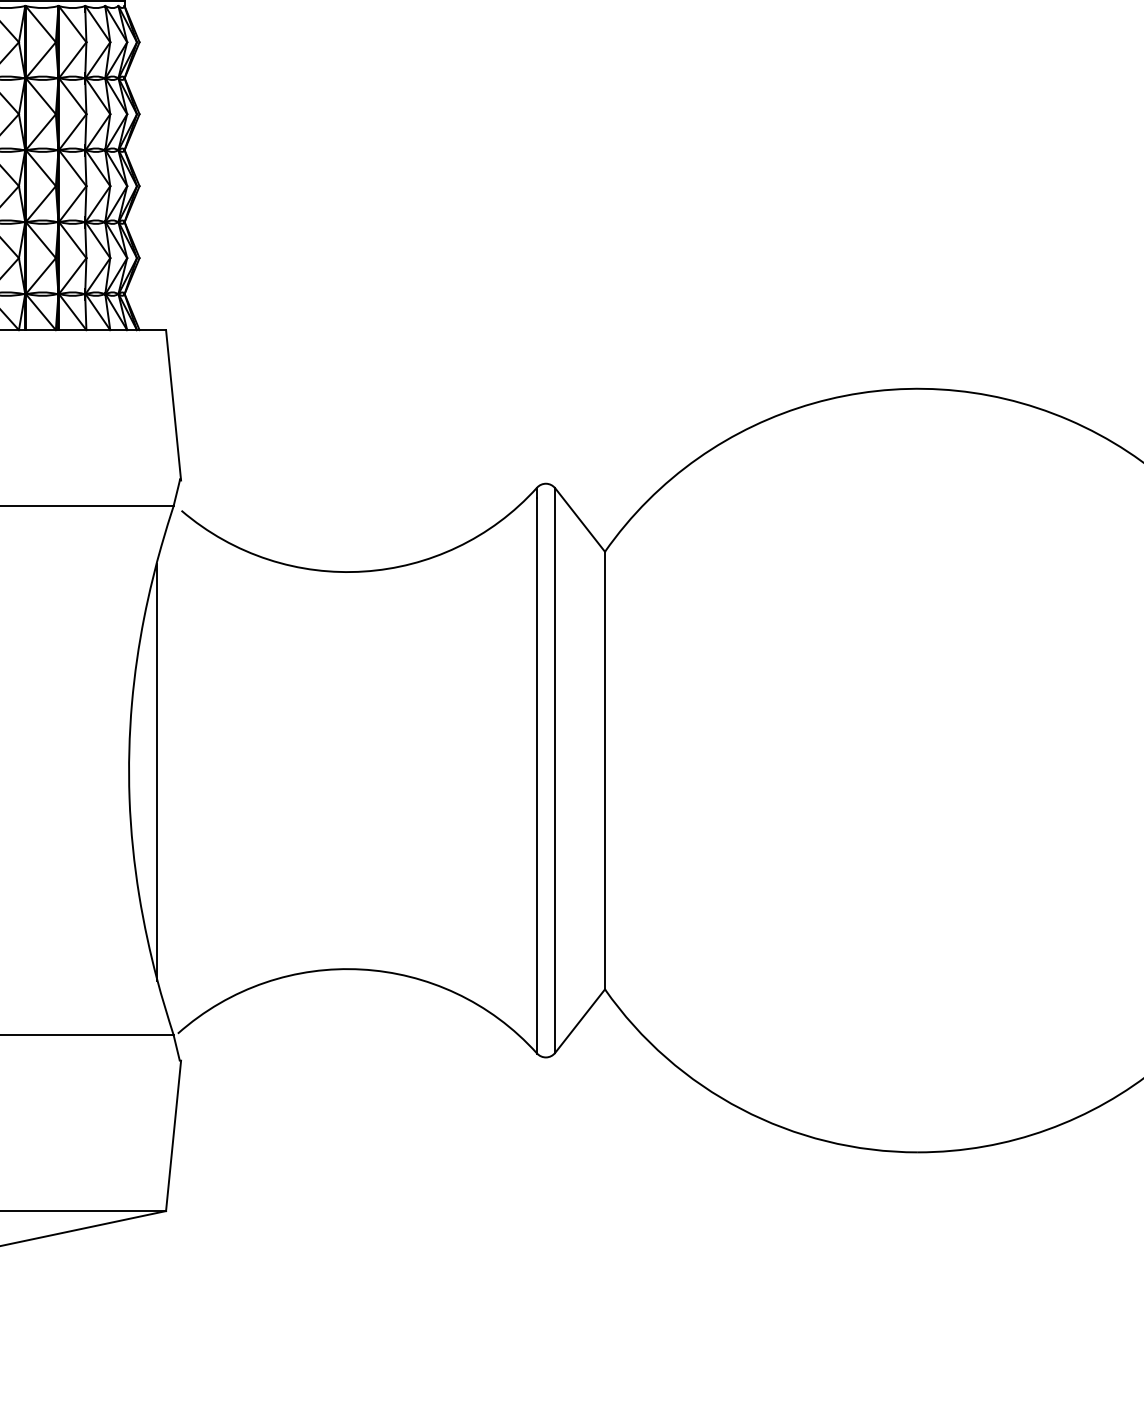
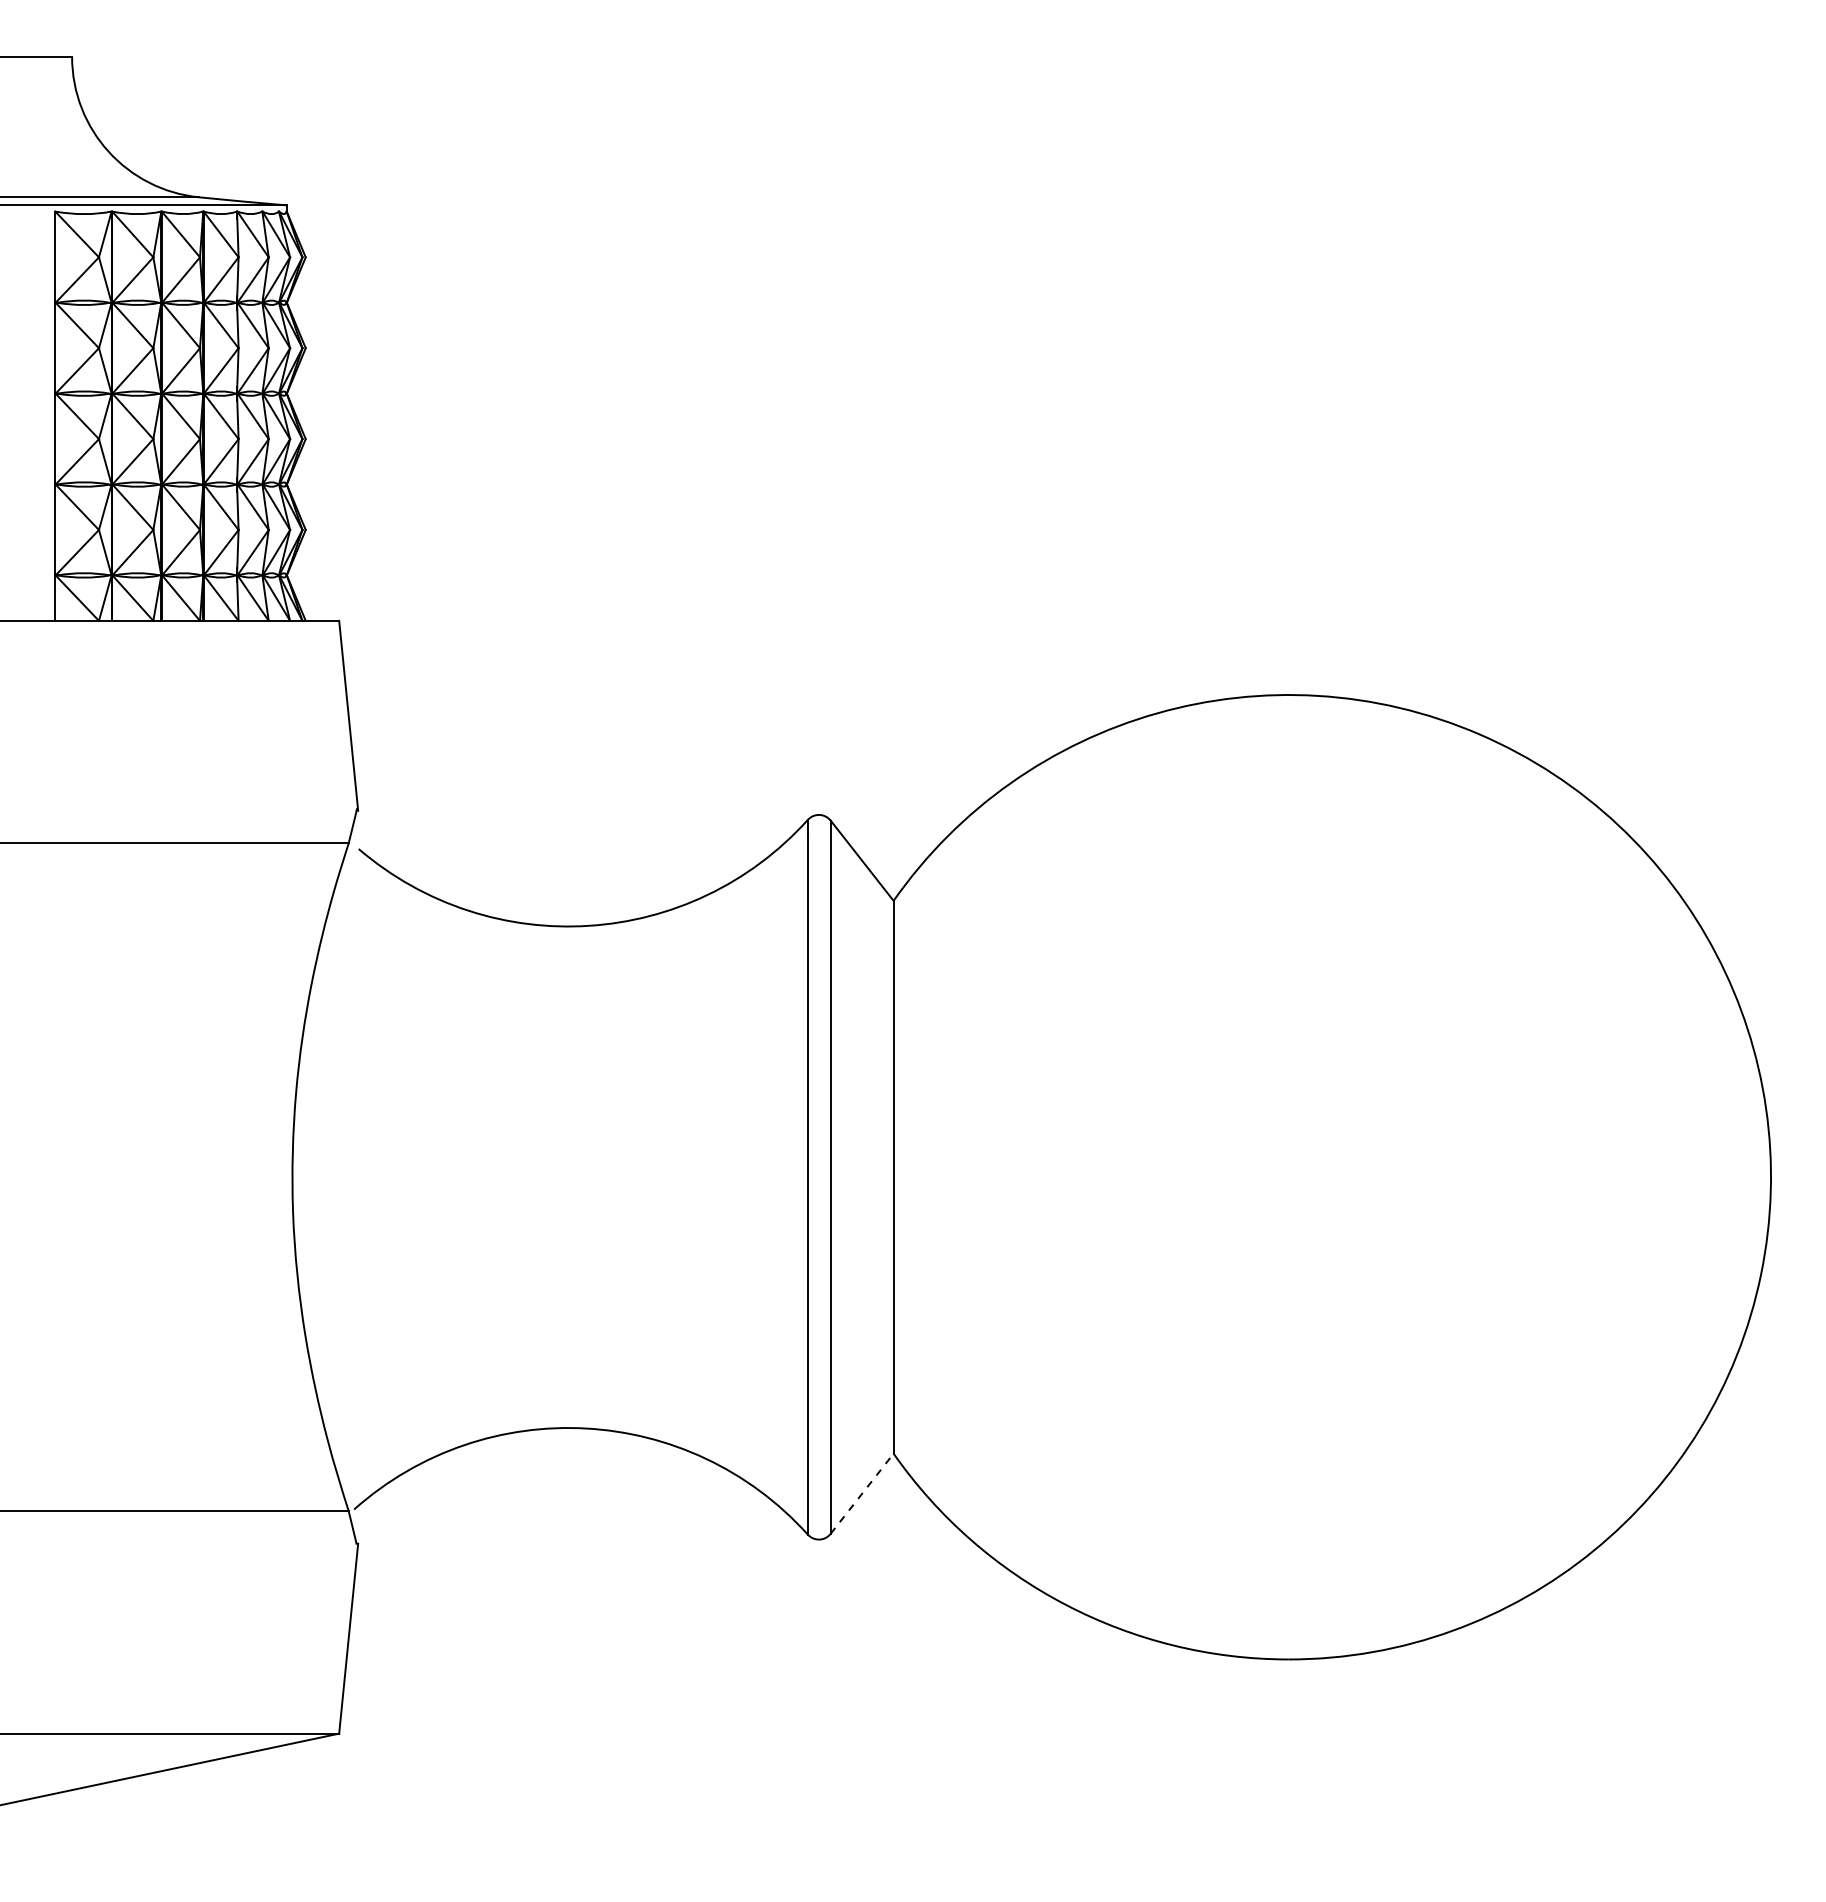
line: (156, 772) -> (327, 1179), removed
line: (580, 1020) -> (862, 1493), solid -> dashed

